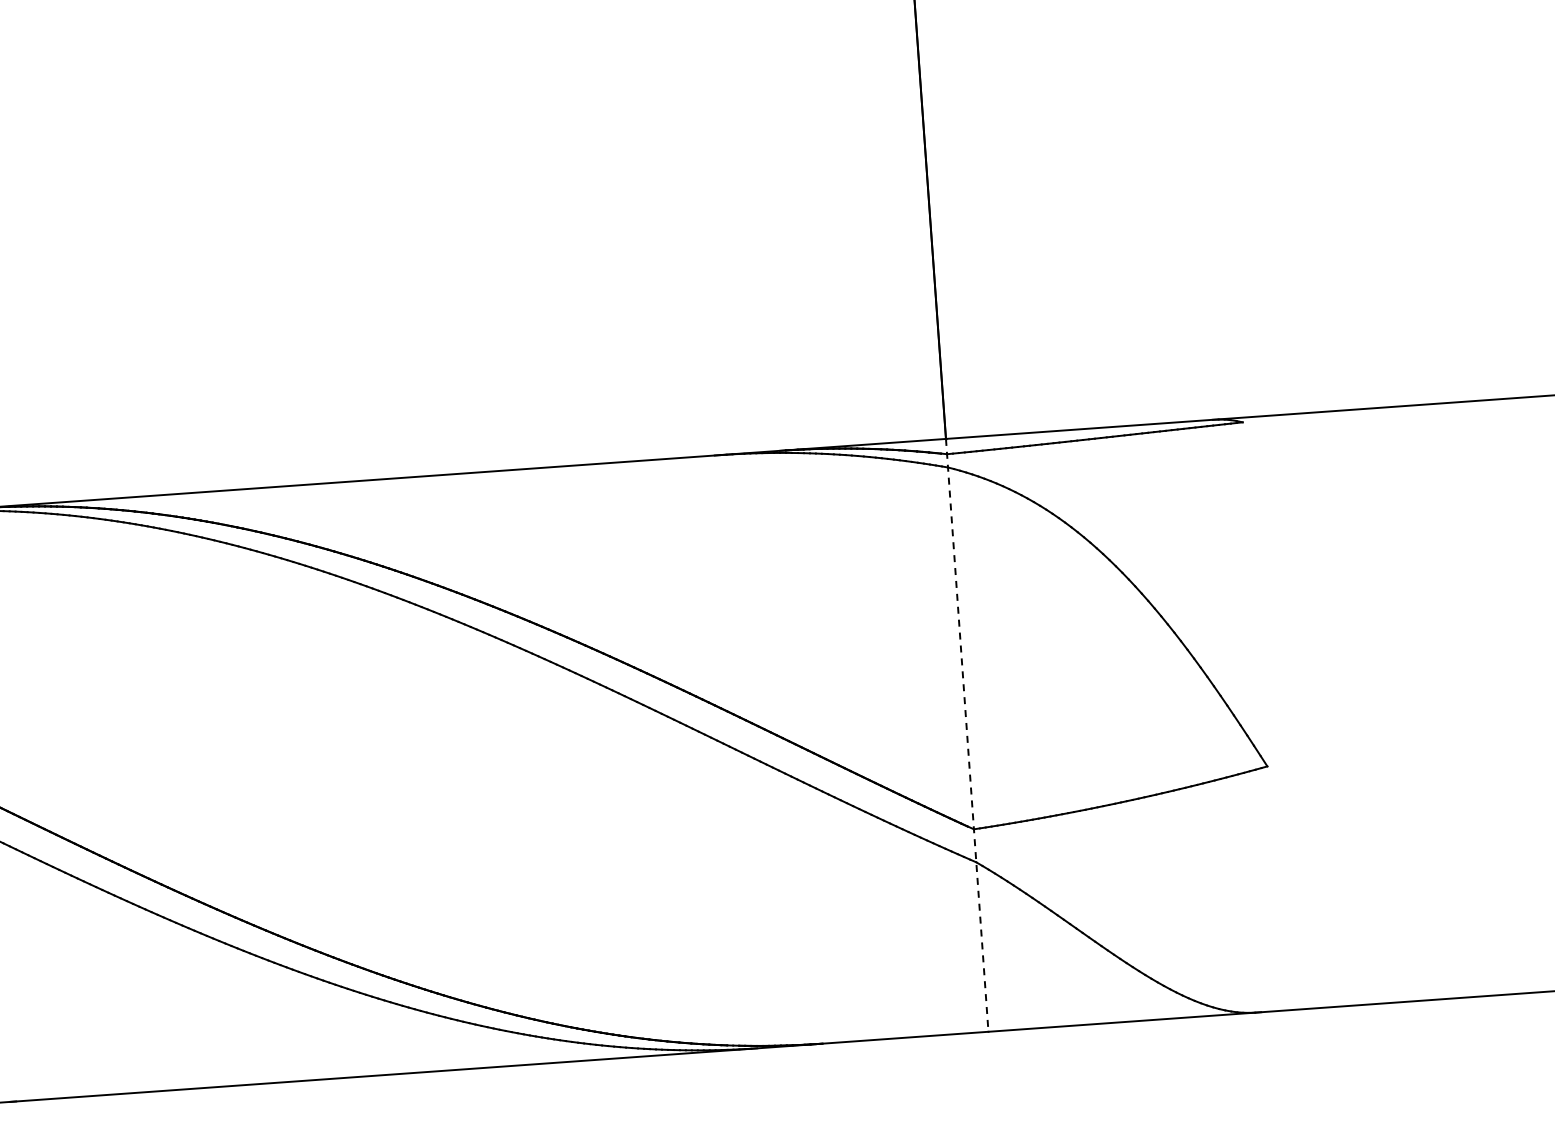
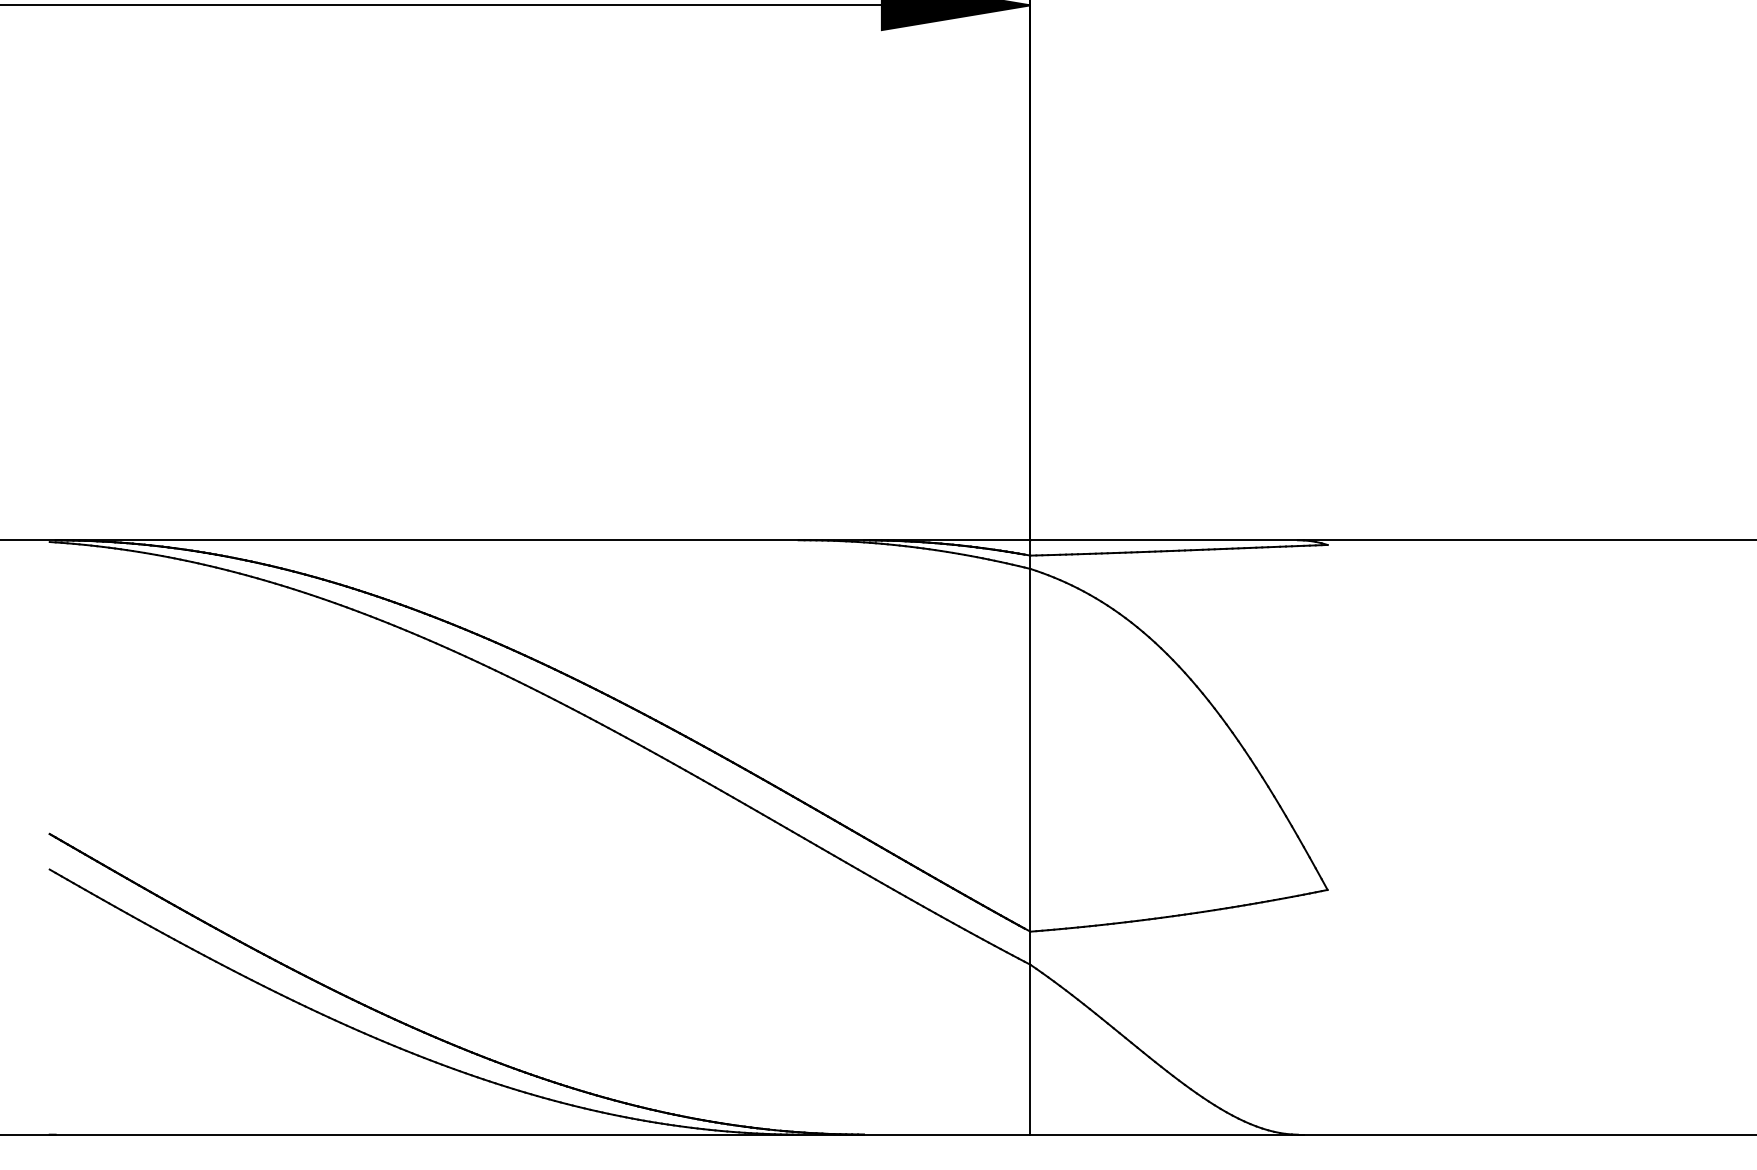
line: (967, 735) -> (1030, 837), dashed -> solid

